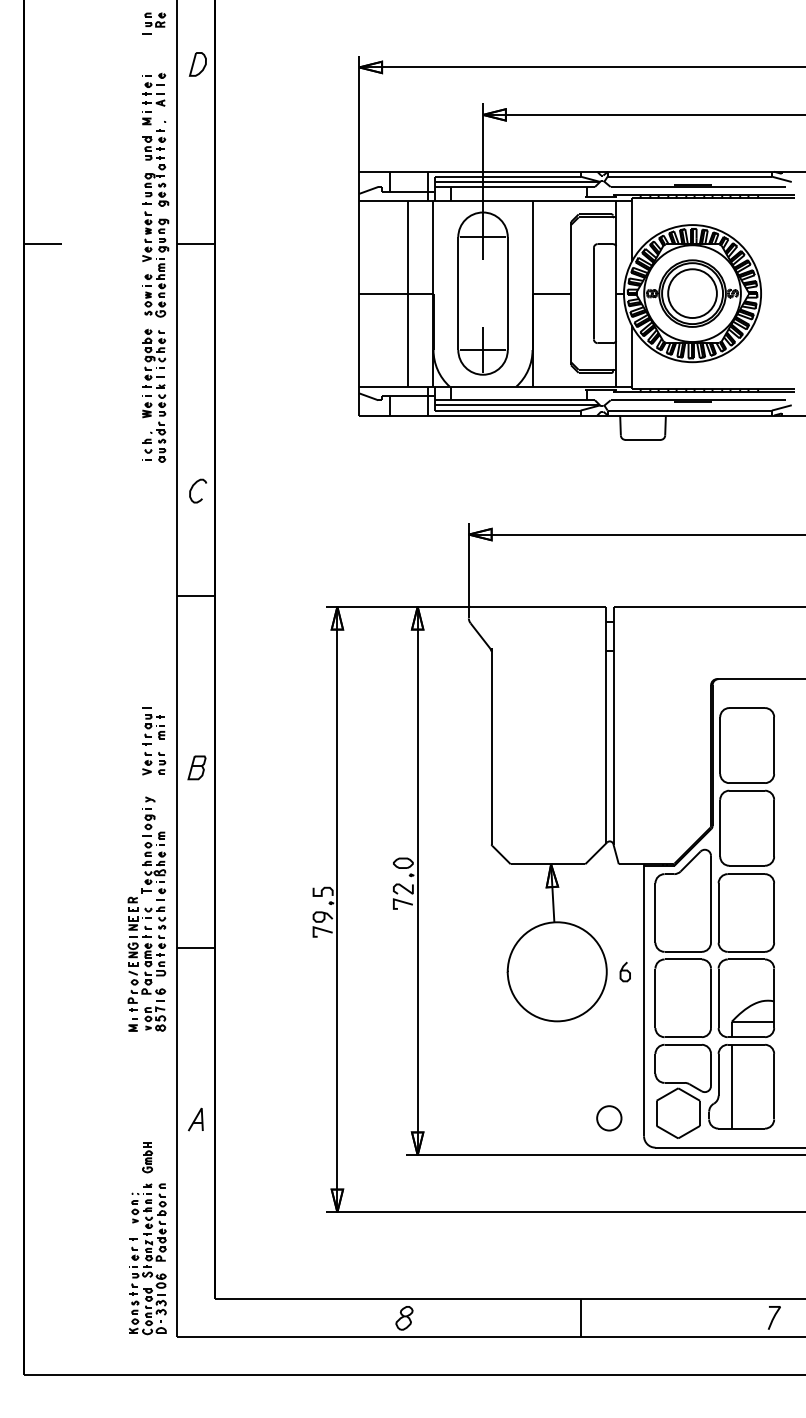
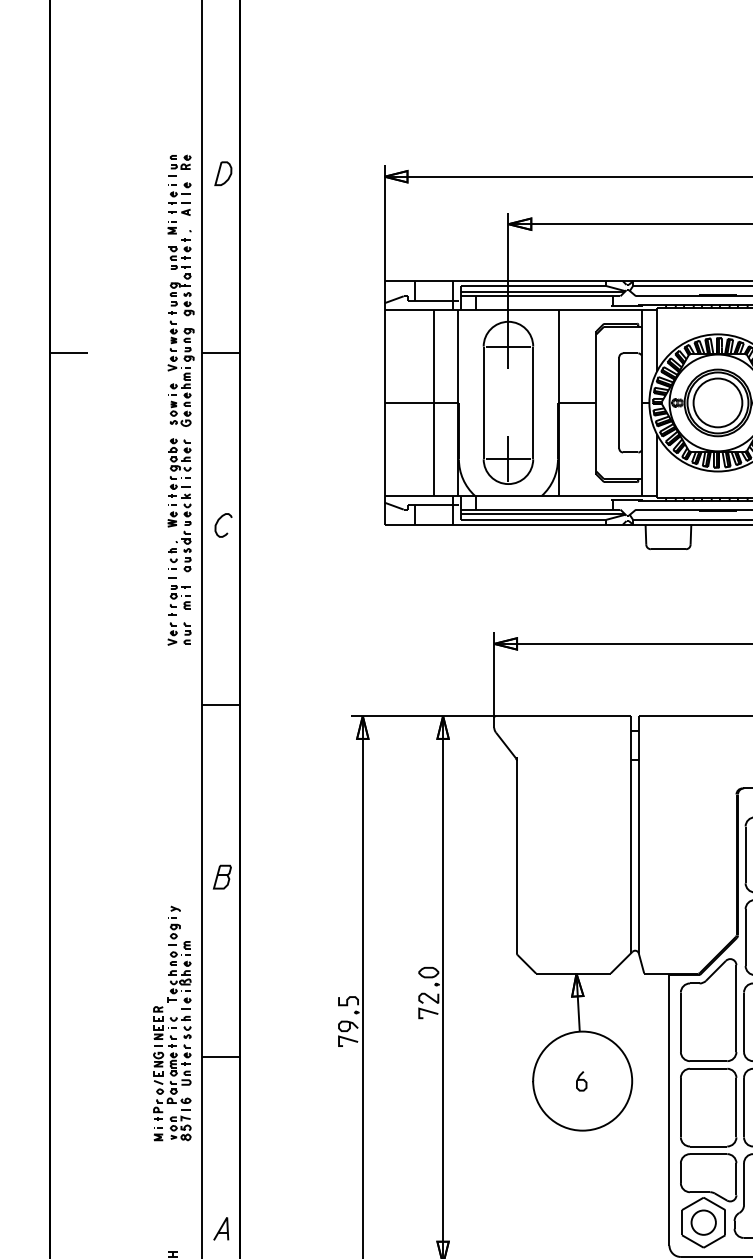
part: (154, 23) -> (179, 165), moved
curve: (193, 487) -> (218, 521), moved
part: (154, 741) -> (179, 611), moved
curve: (624, 971) -> (580, 1080), moved
part: (609, 1118) -> (703, 1222), moved

